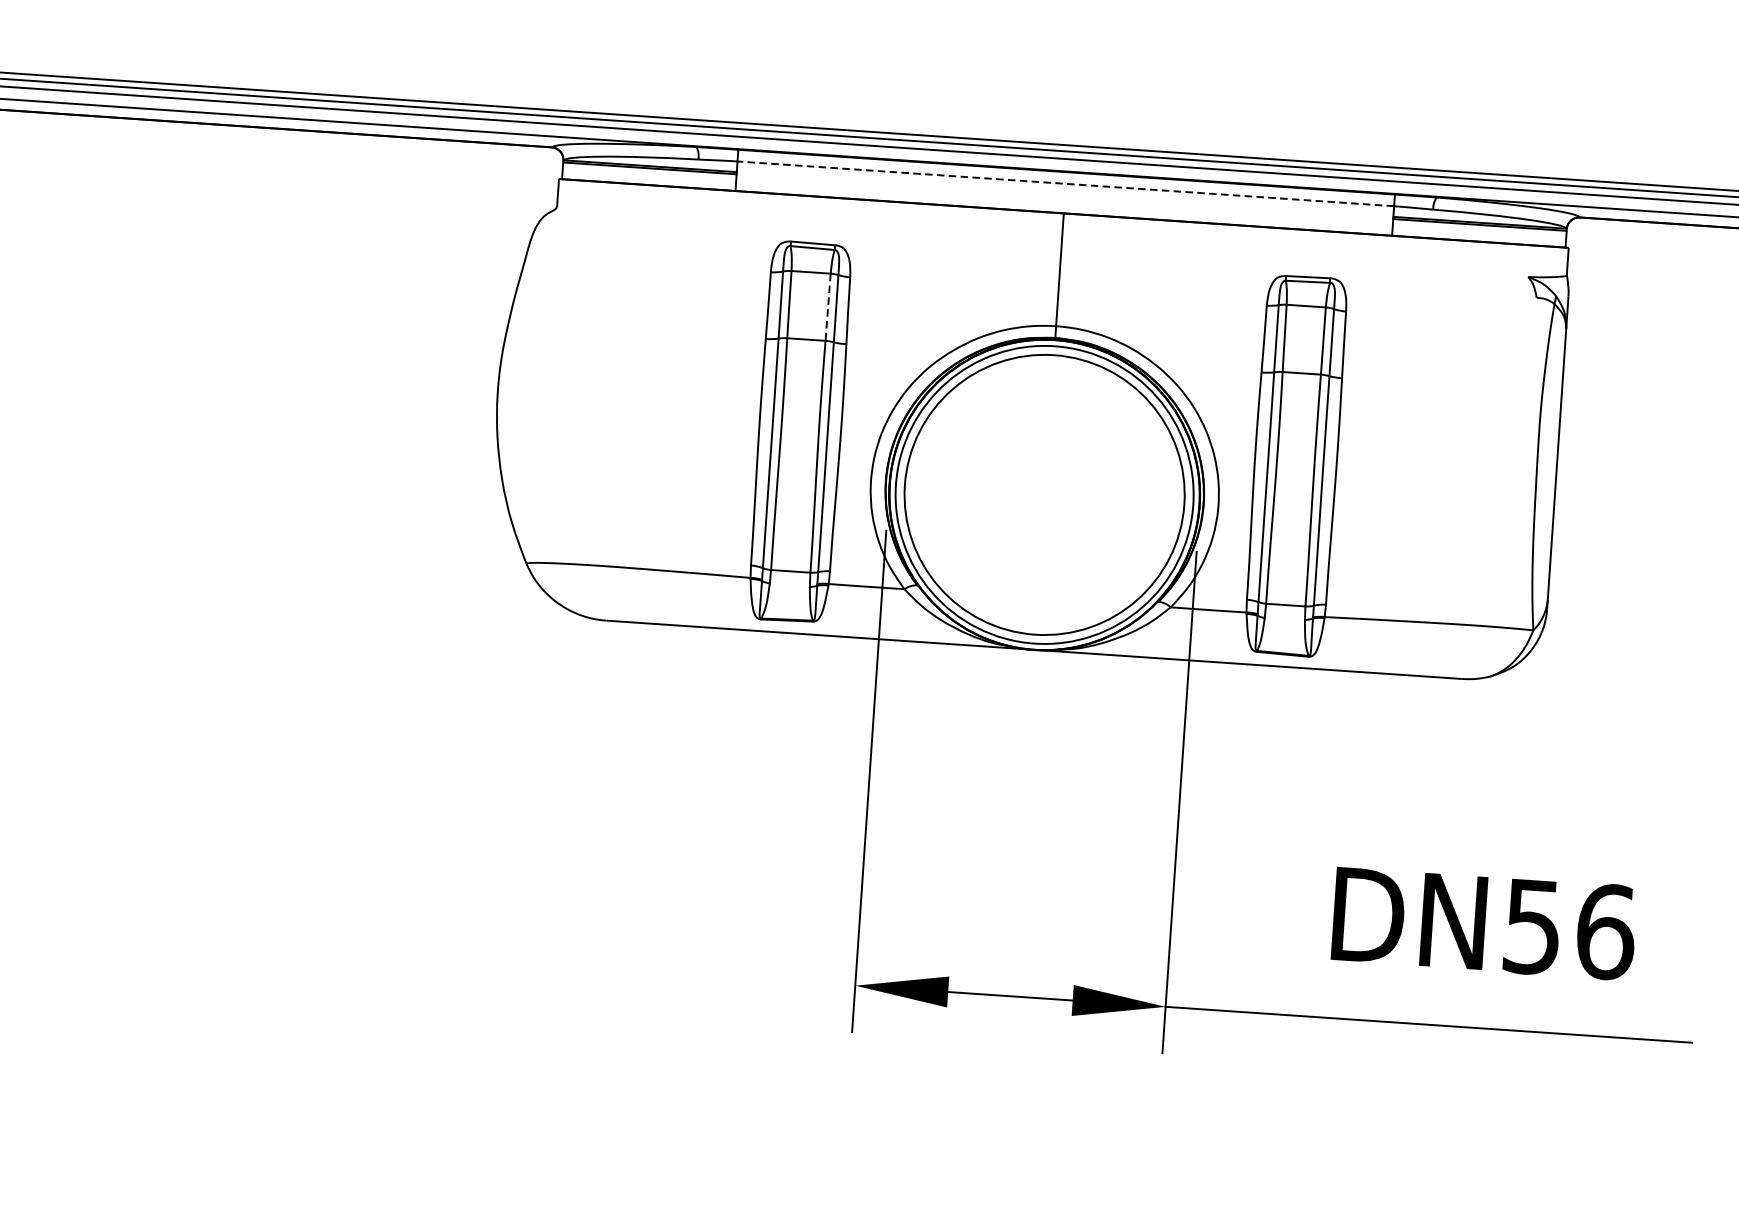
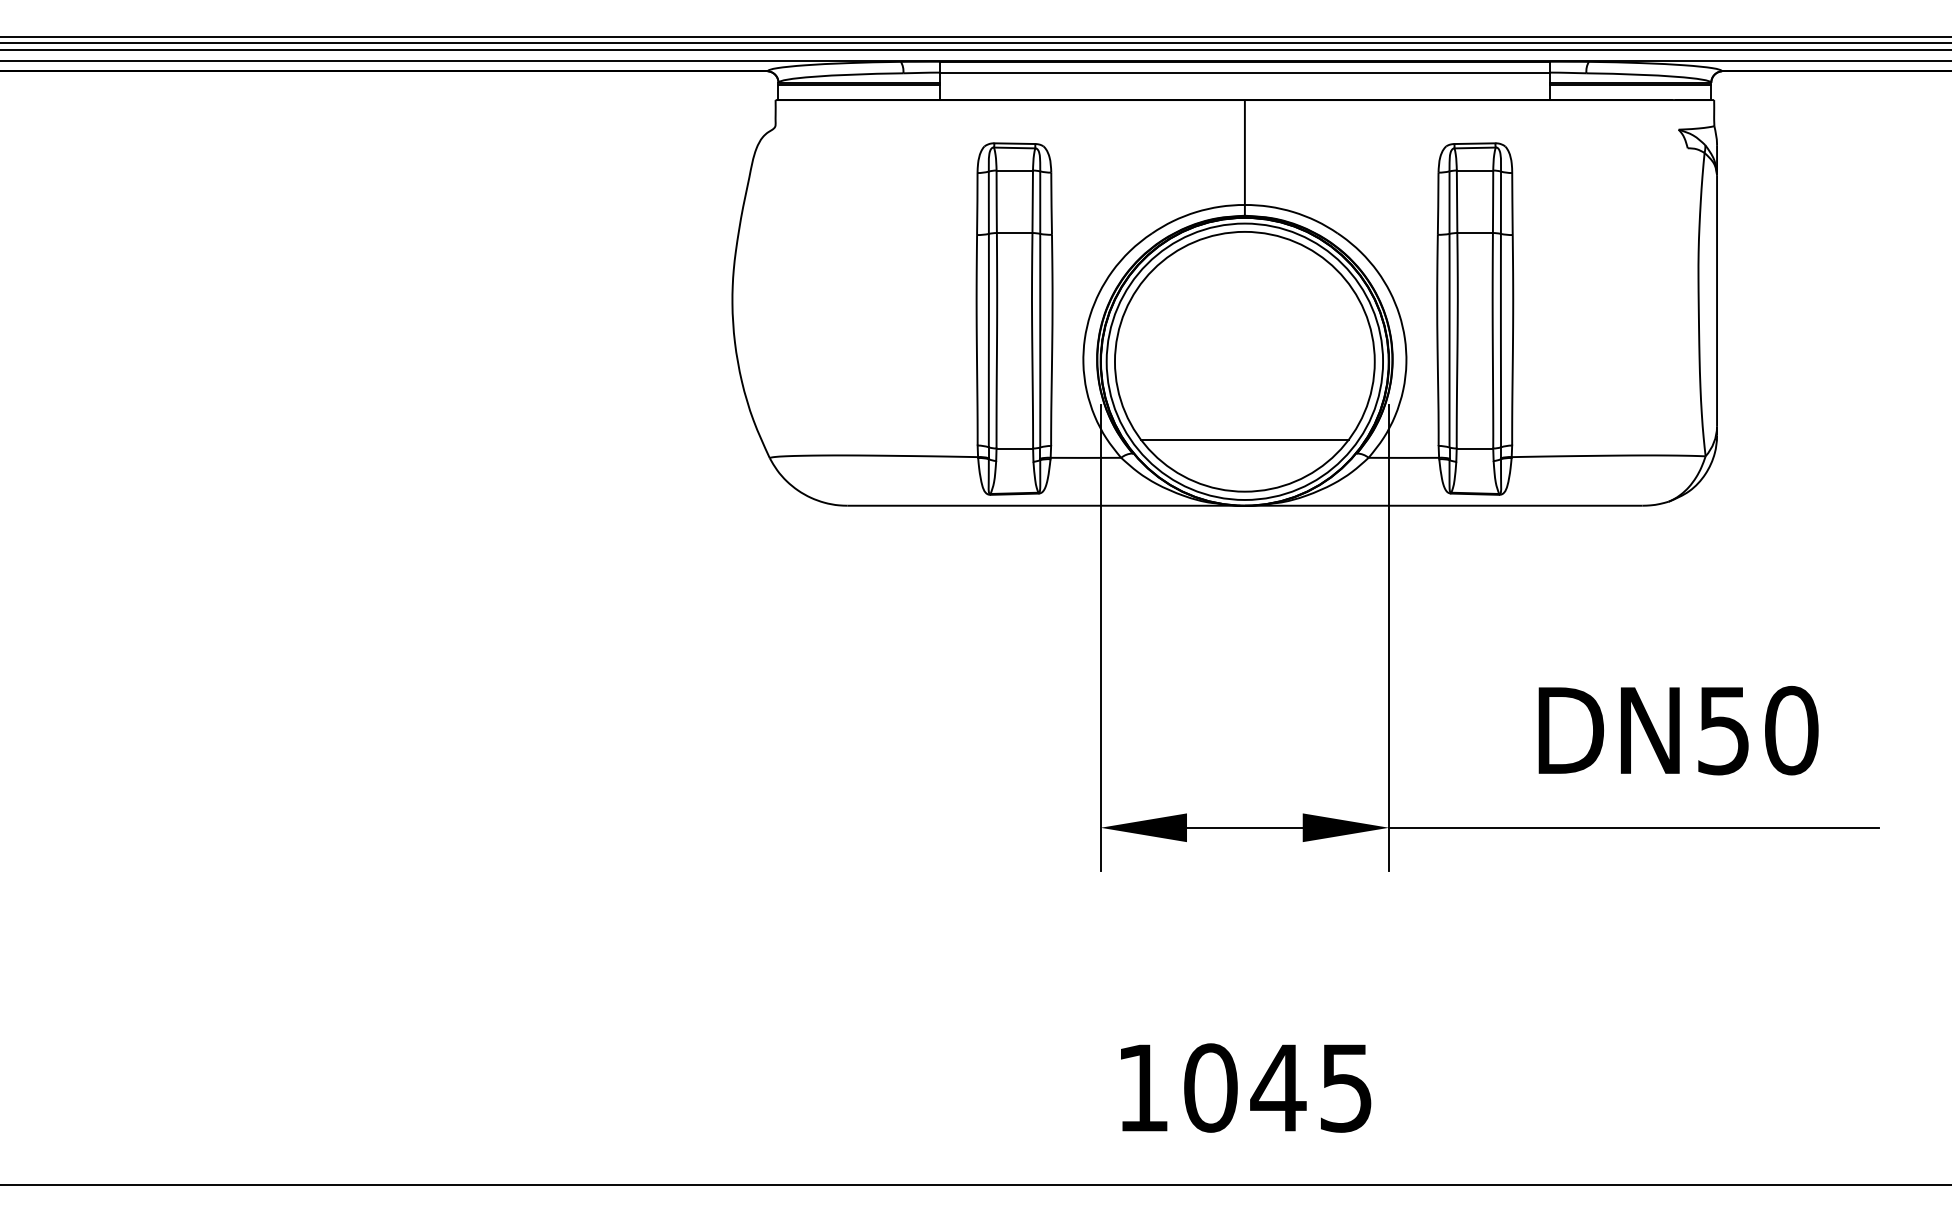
line: (1065, 183) -> (1244, 72), dashed -> solid
line: (827, 308) -> (1032, 202), dashed -> solid
line: (1038, 579) -> (1244, 440), added
text: (1605, 931) -> (1791, 730), DN56 -> DN50

